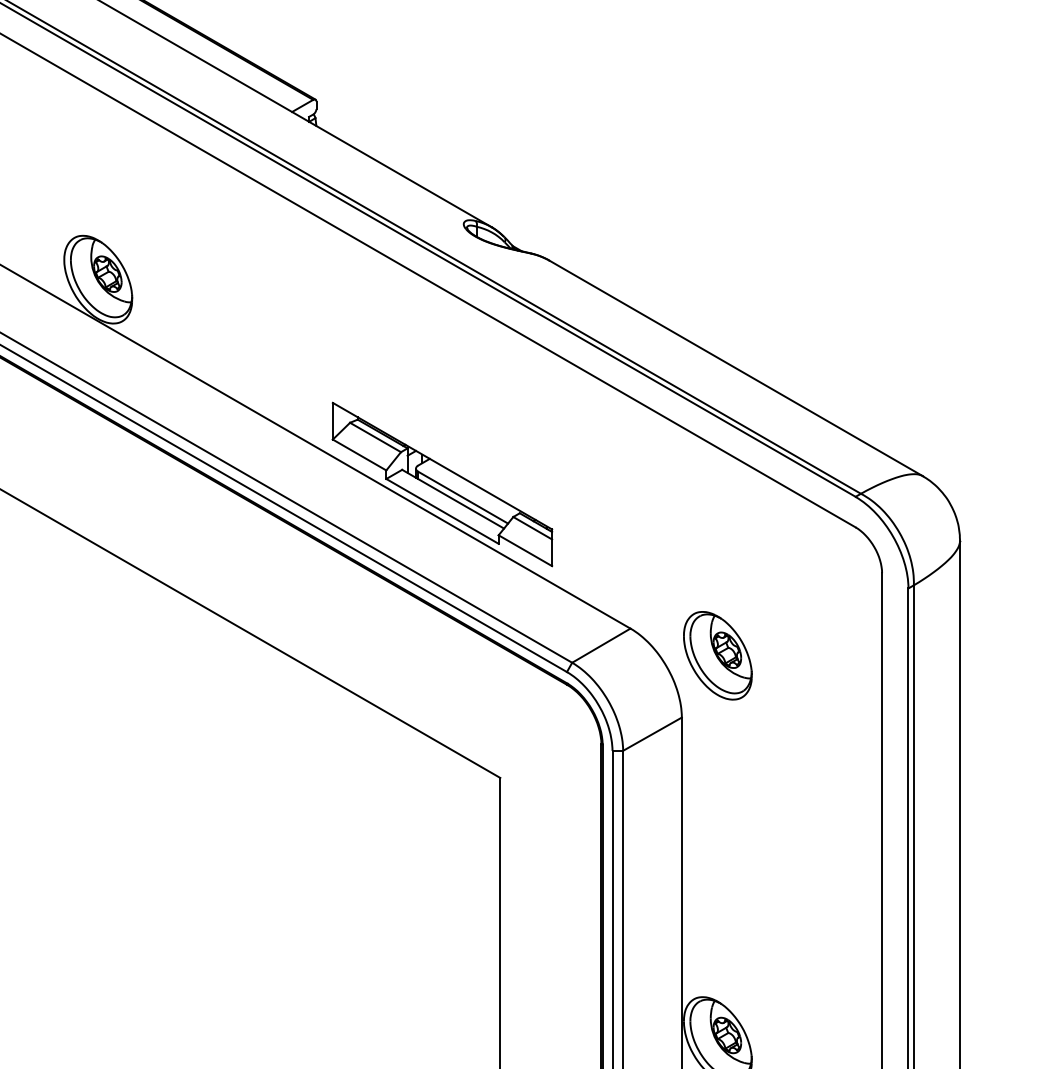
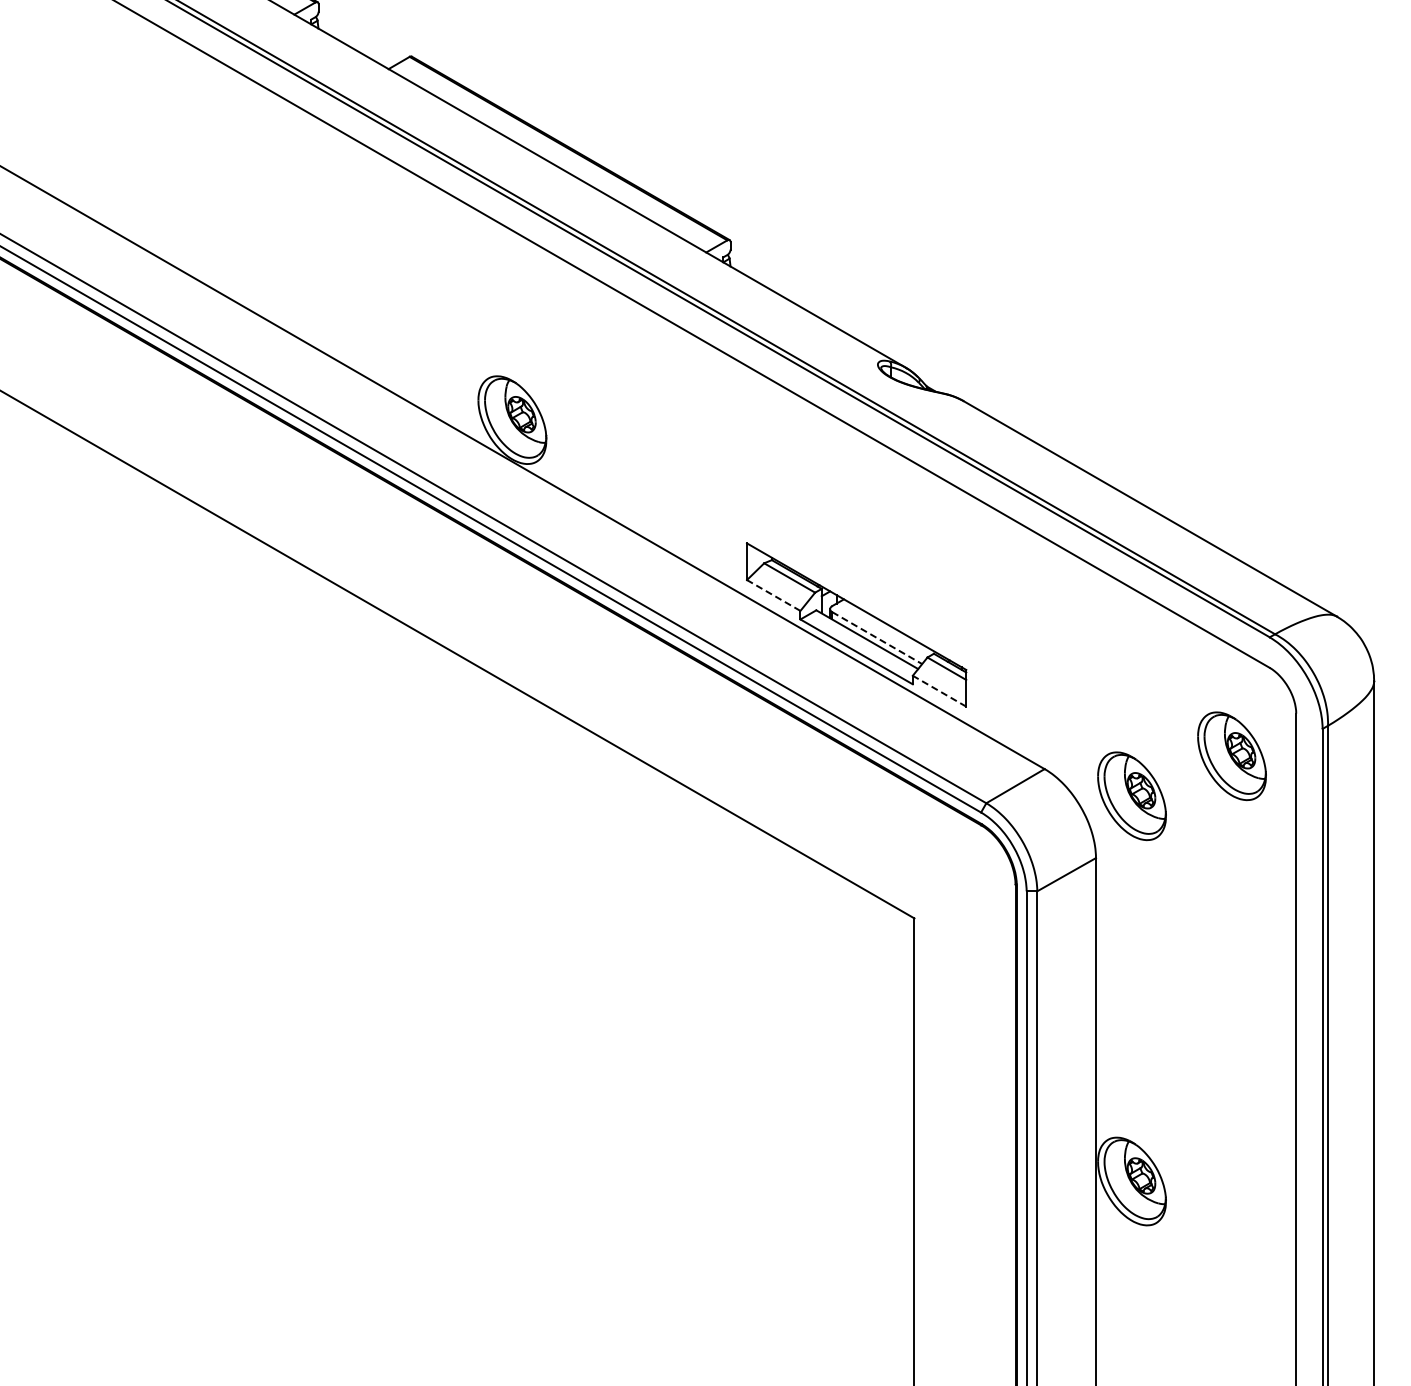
line: (359, 455) -> (773, 595), solid -> dashed
line: (463, 498) -> (877, 638), solid -> dashed
line: (525, 551) -> (939, 691), solid -> dashed
part: (817, 616) -> (1231, 756), added

